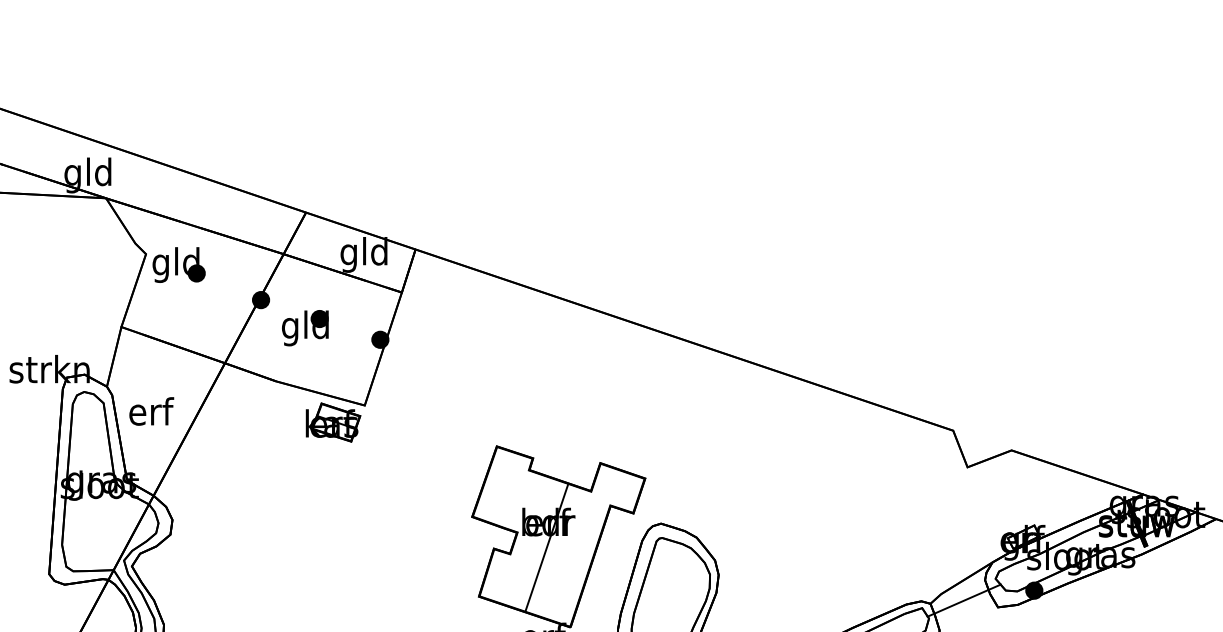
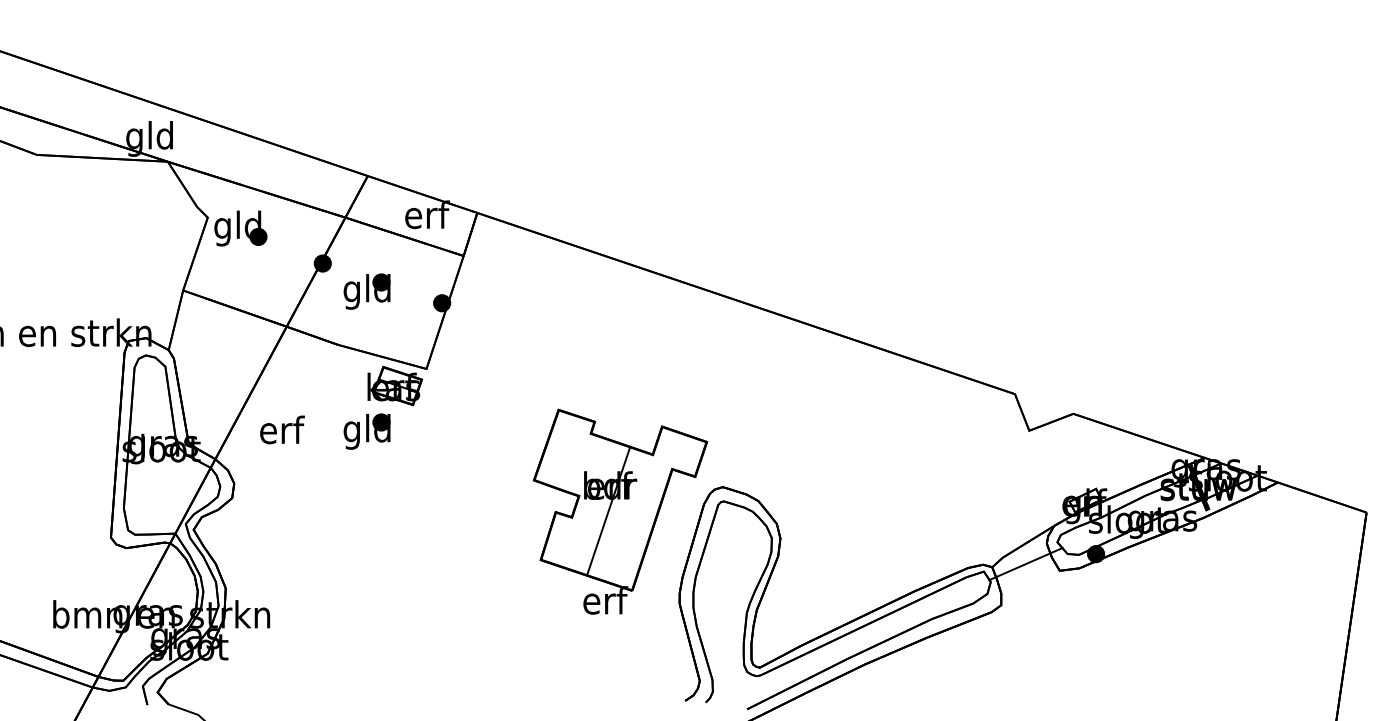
text: (363, 255) -> (425, 218), gld -> erf
text: (151, 411) -> (282, 429), moved
part: (304, 468) -> (366, 431), added

